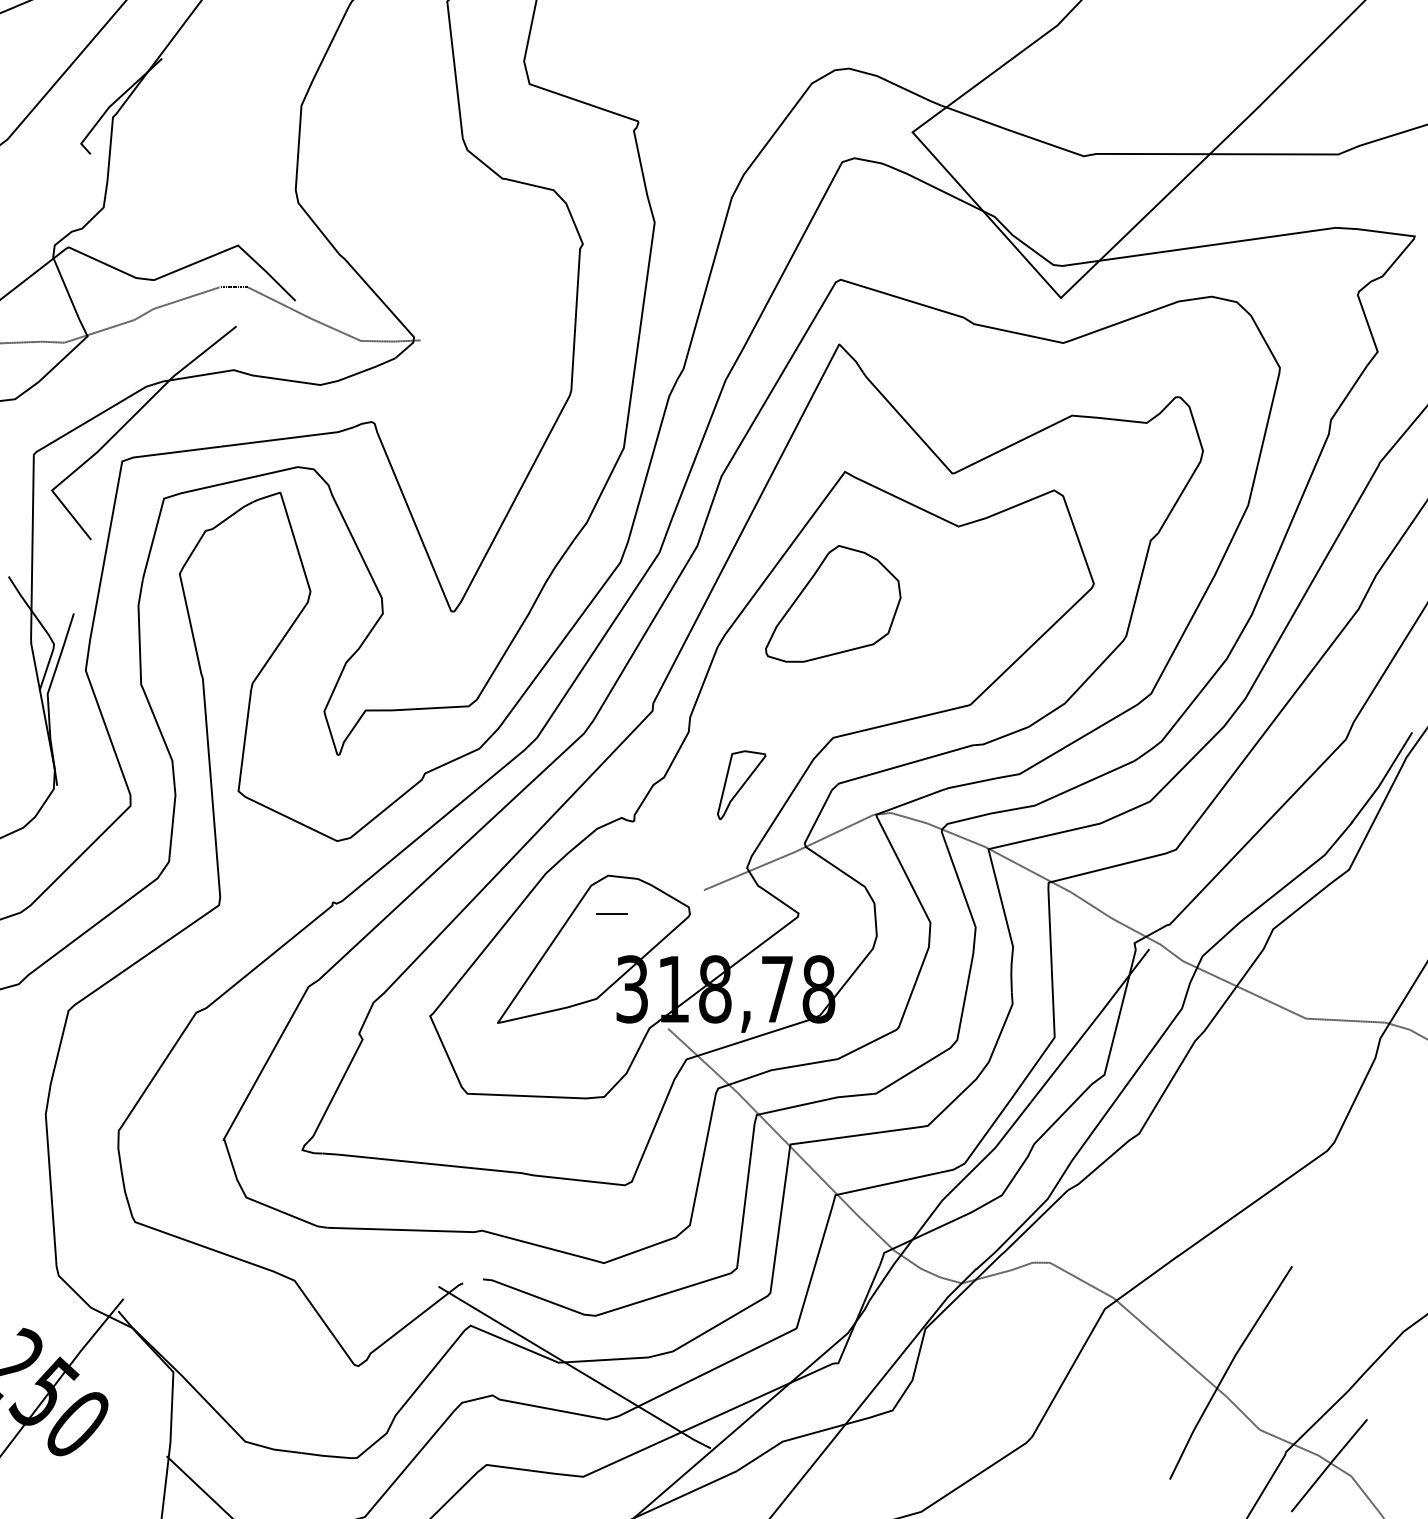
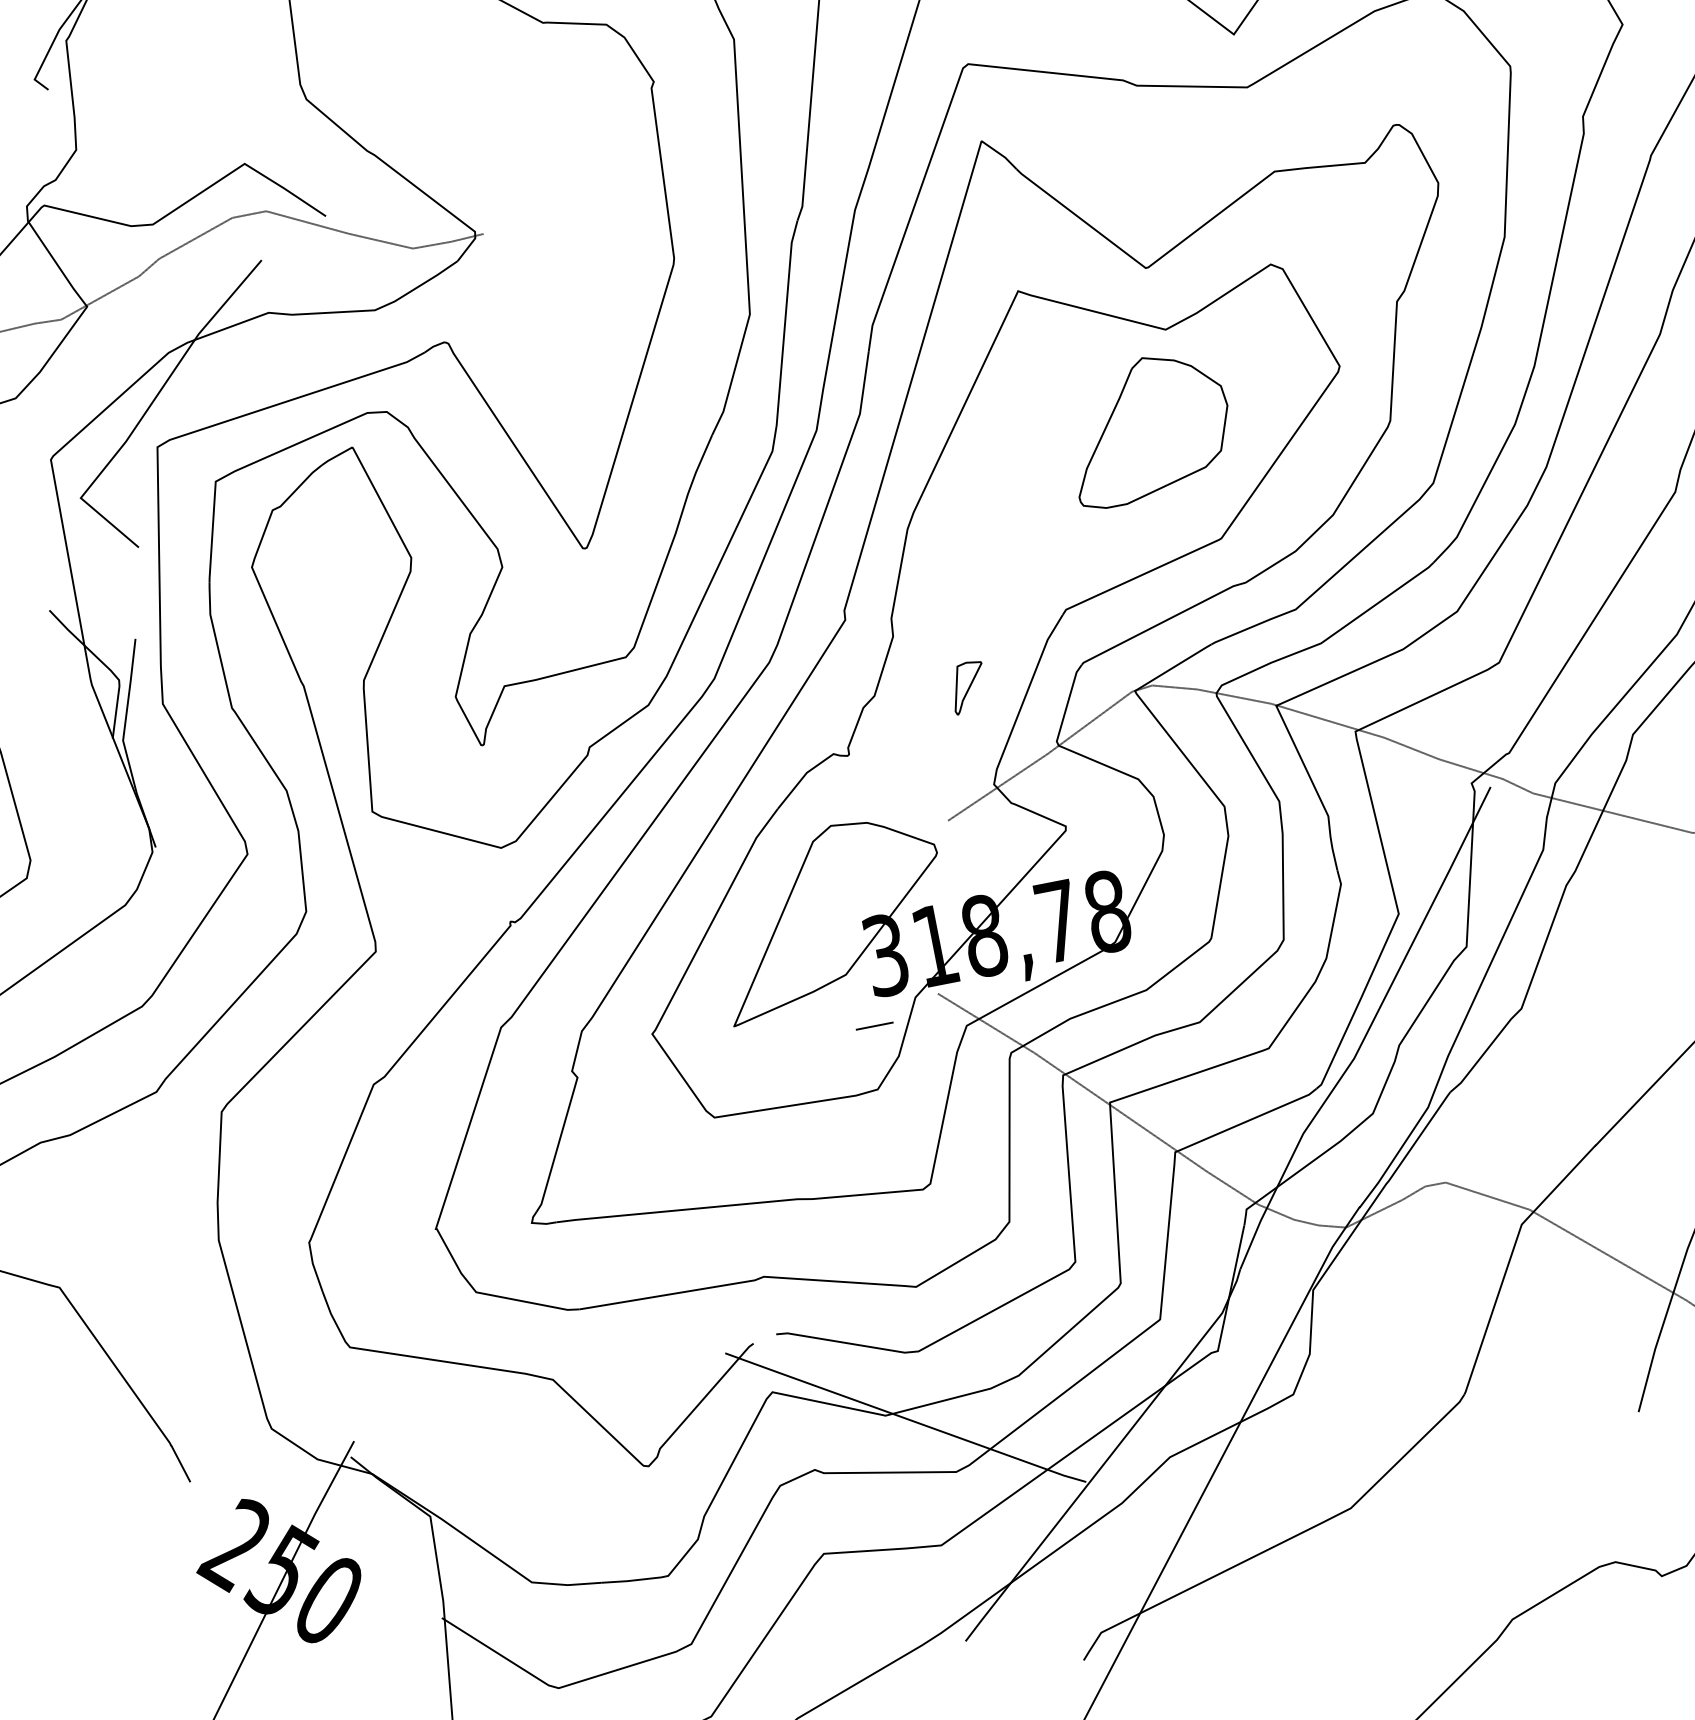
part: (833, 603) -> (1149, 427), moved
part: (741, 785) -> (968, 687), size x0.6
line: (611, 913) -> (874, 1025), moved

